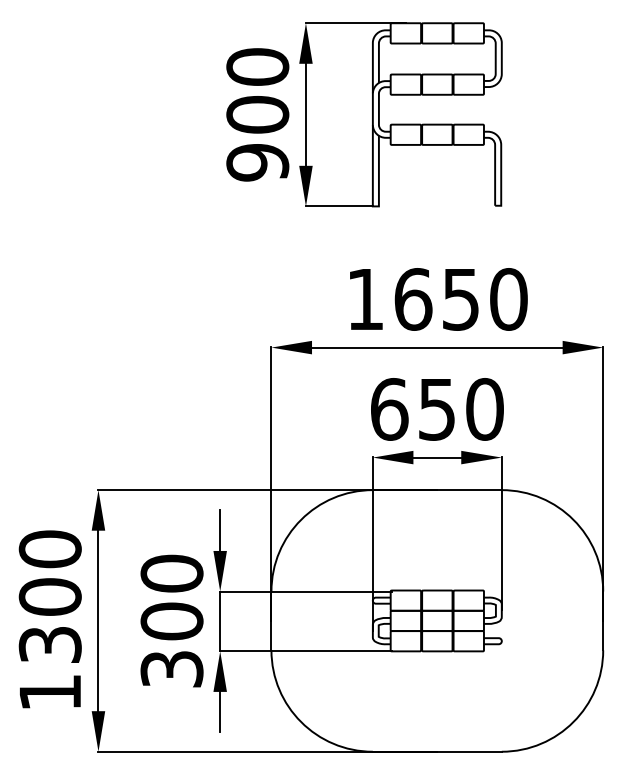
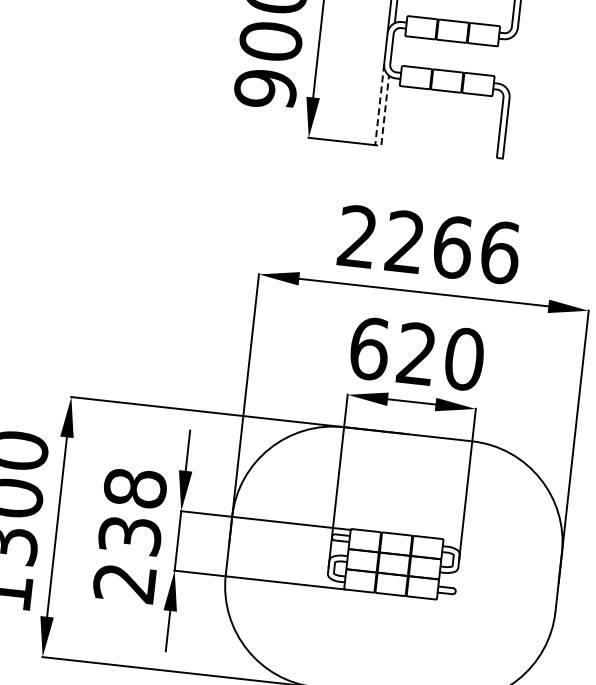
line: (372, 205) -> (374, 144), solid -> dashed
text: (437, 299) -> (429, 244), 1650 -> 2266
text: (436, 409) -> (416, 354), 650 -> 620
text: (171, 620) -> (129, 534), 300 -> 238

